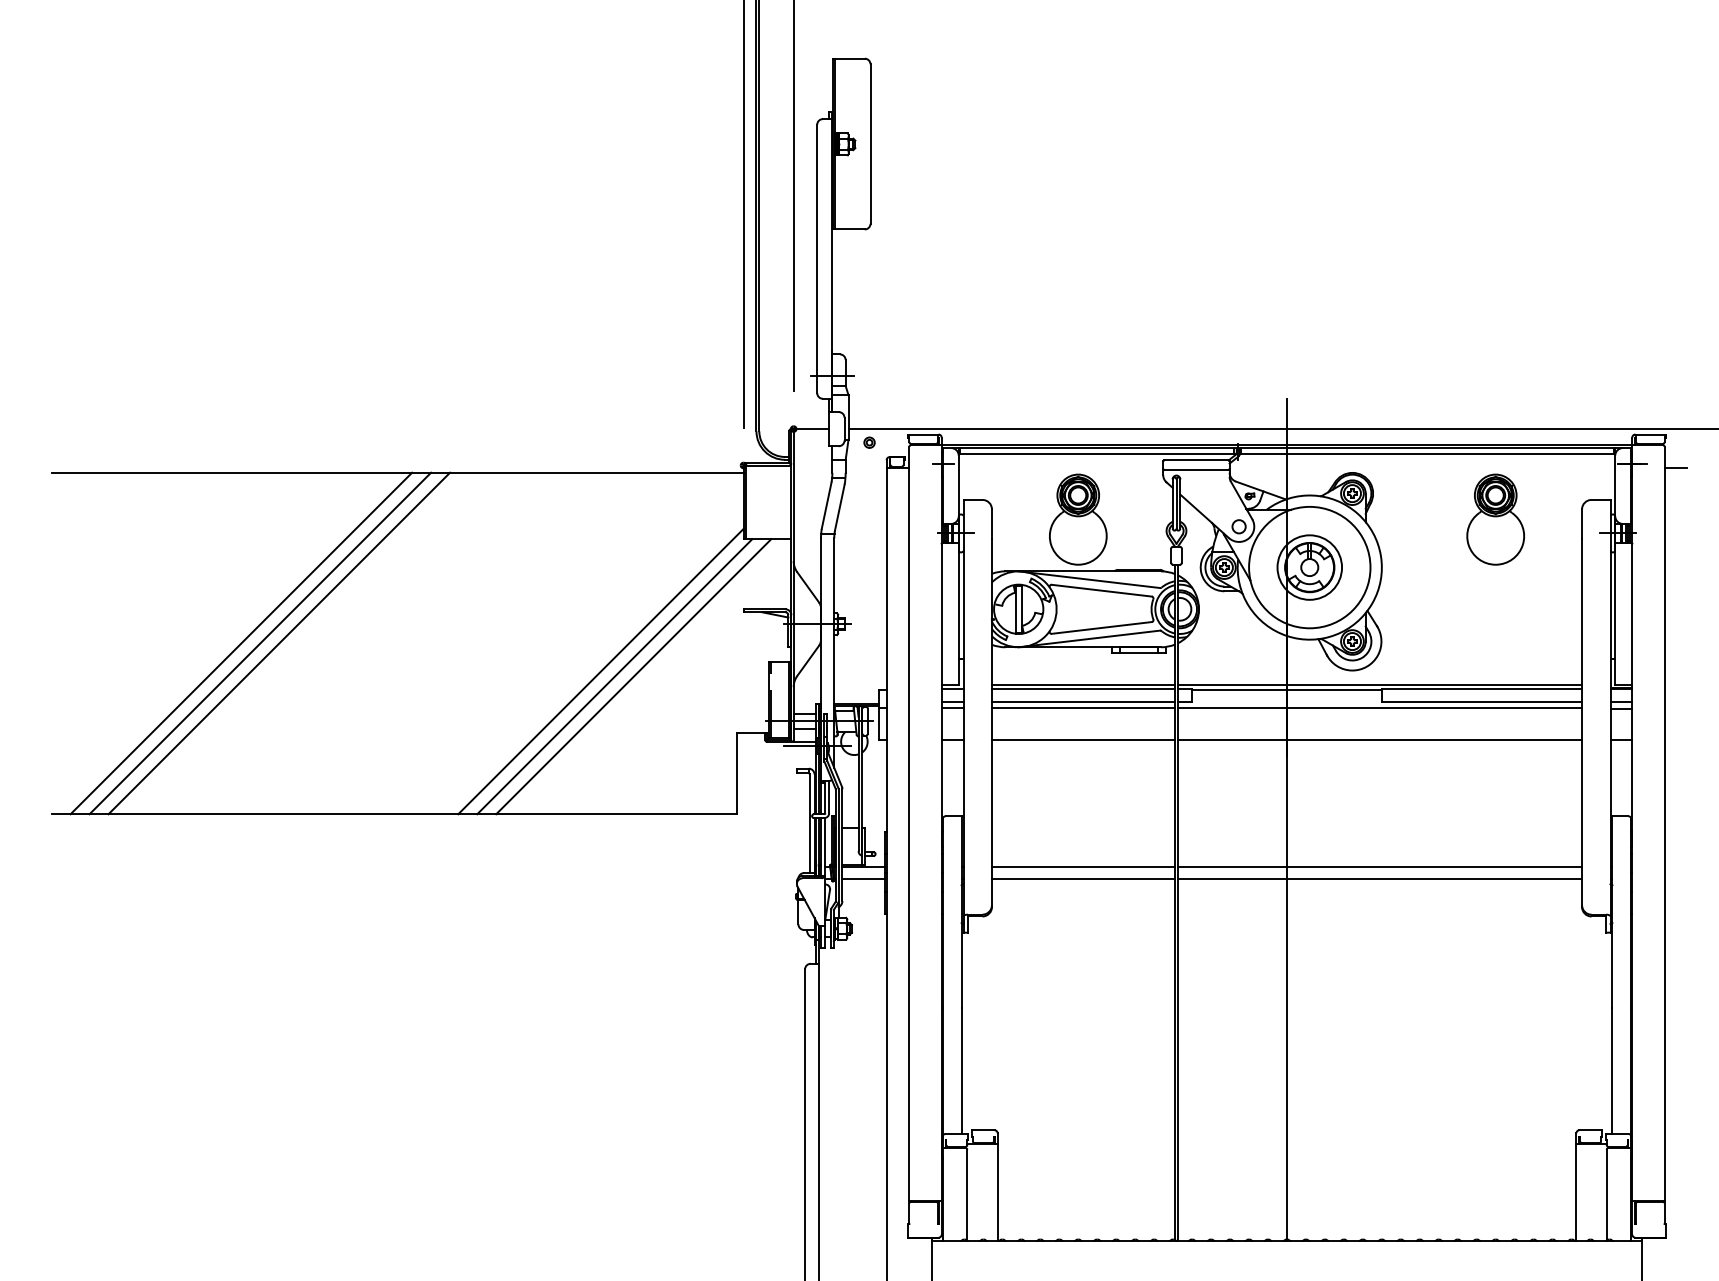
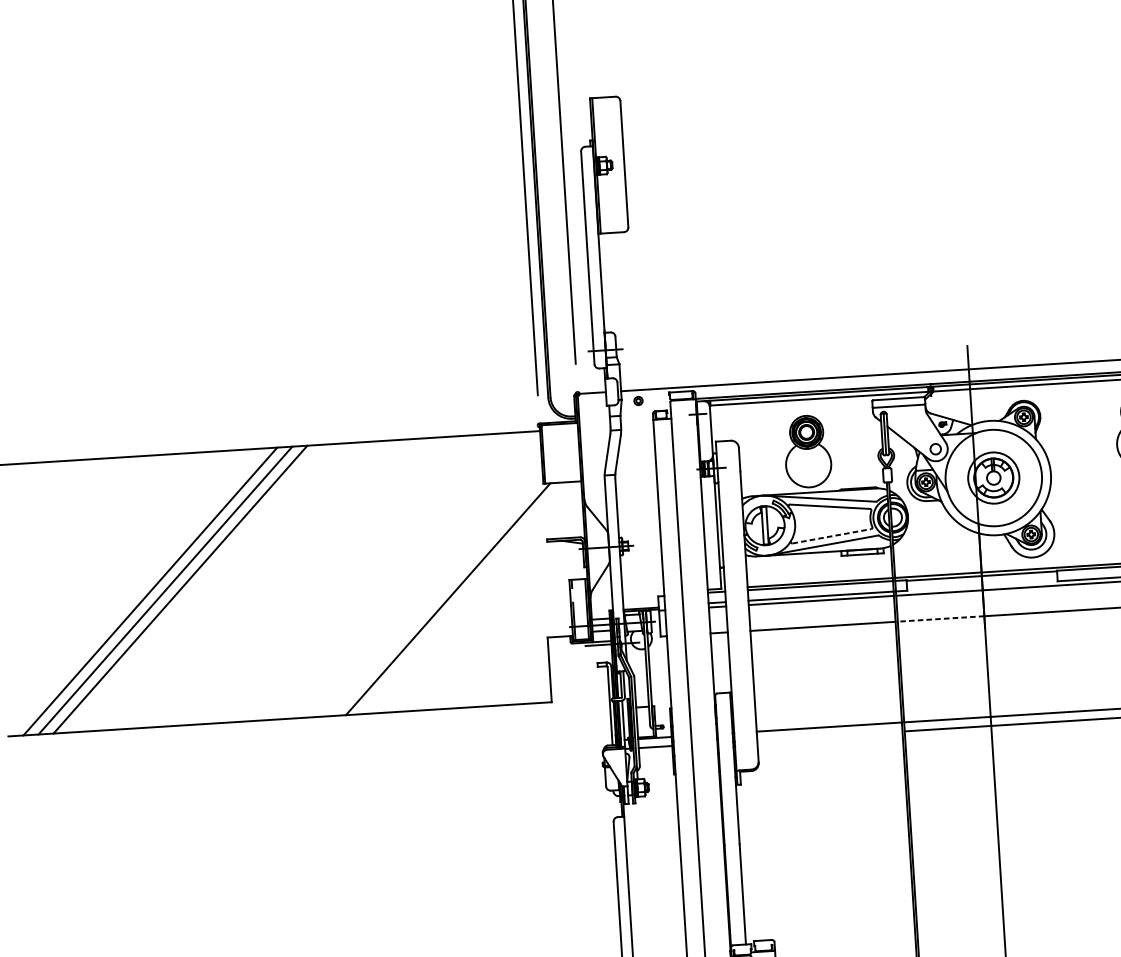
line: (1102, 627) -> (832, 535), solid -> dashed
line: (600, 671) -> (436, 595), removed
line: (633, 676) -> (462, 598), removed
line: (1232, 740) -> (941, 619), solid -> dashed
line: (1083, 878) -> (829, 735), removed

